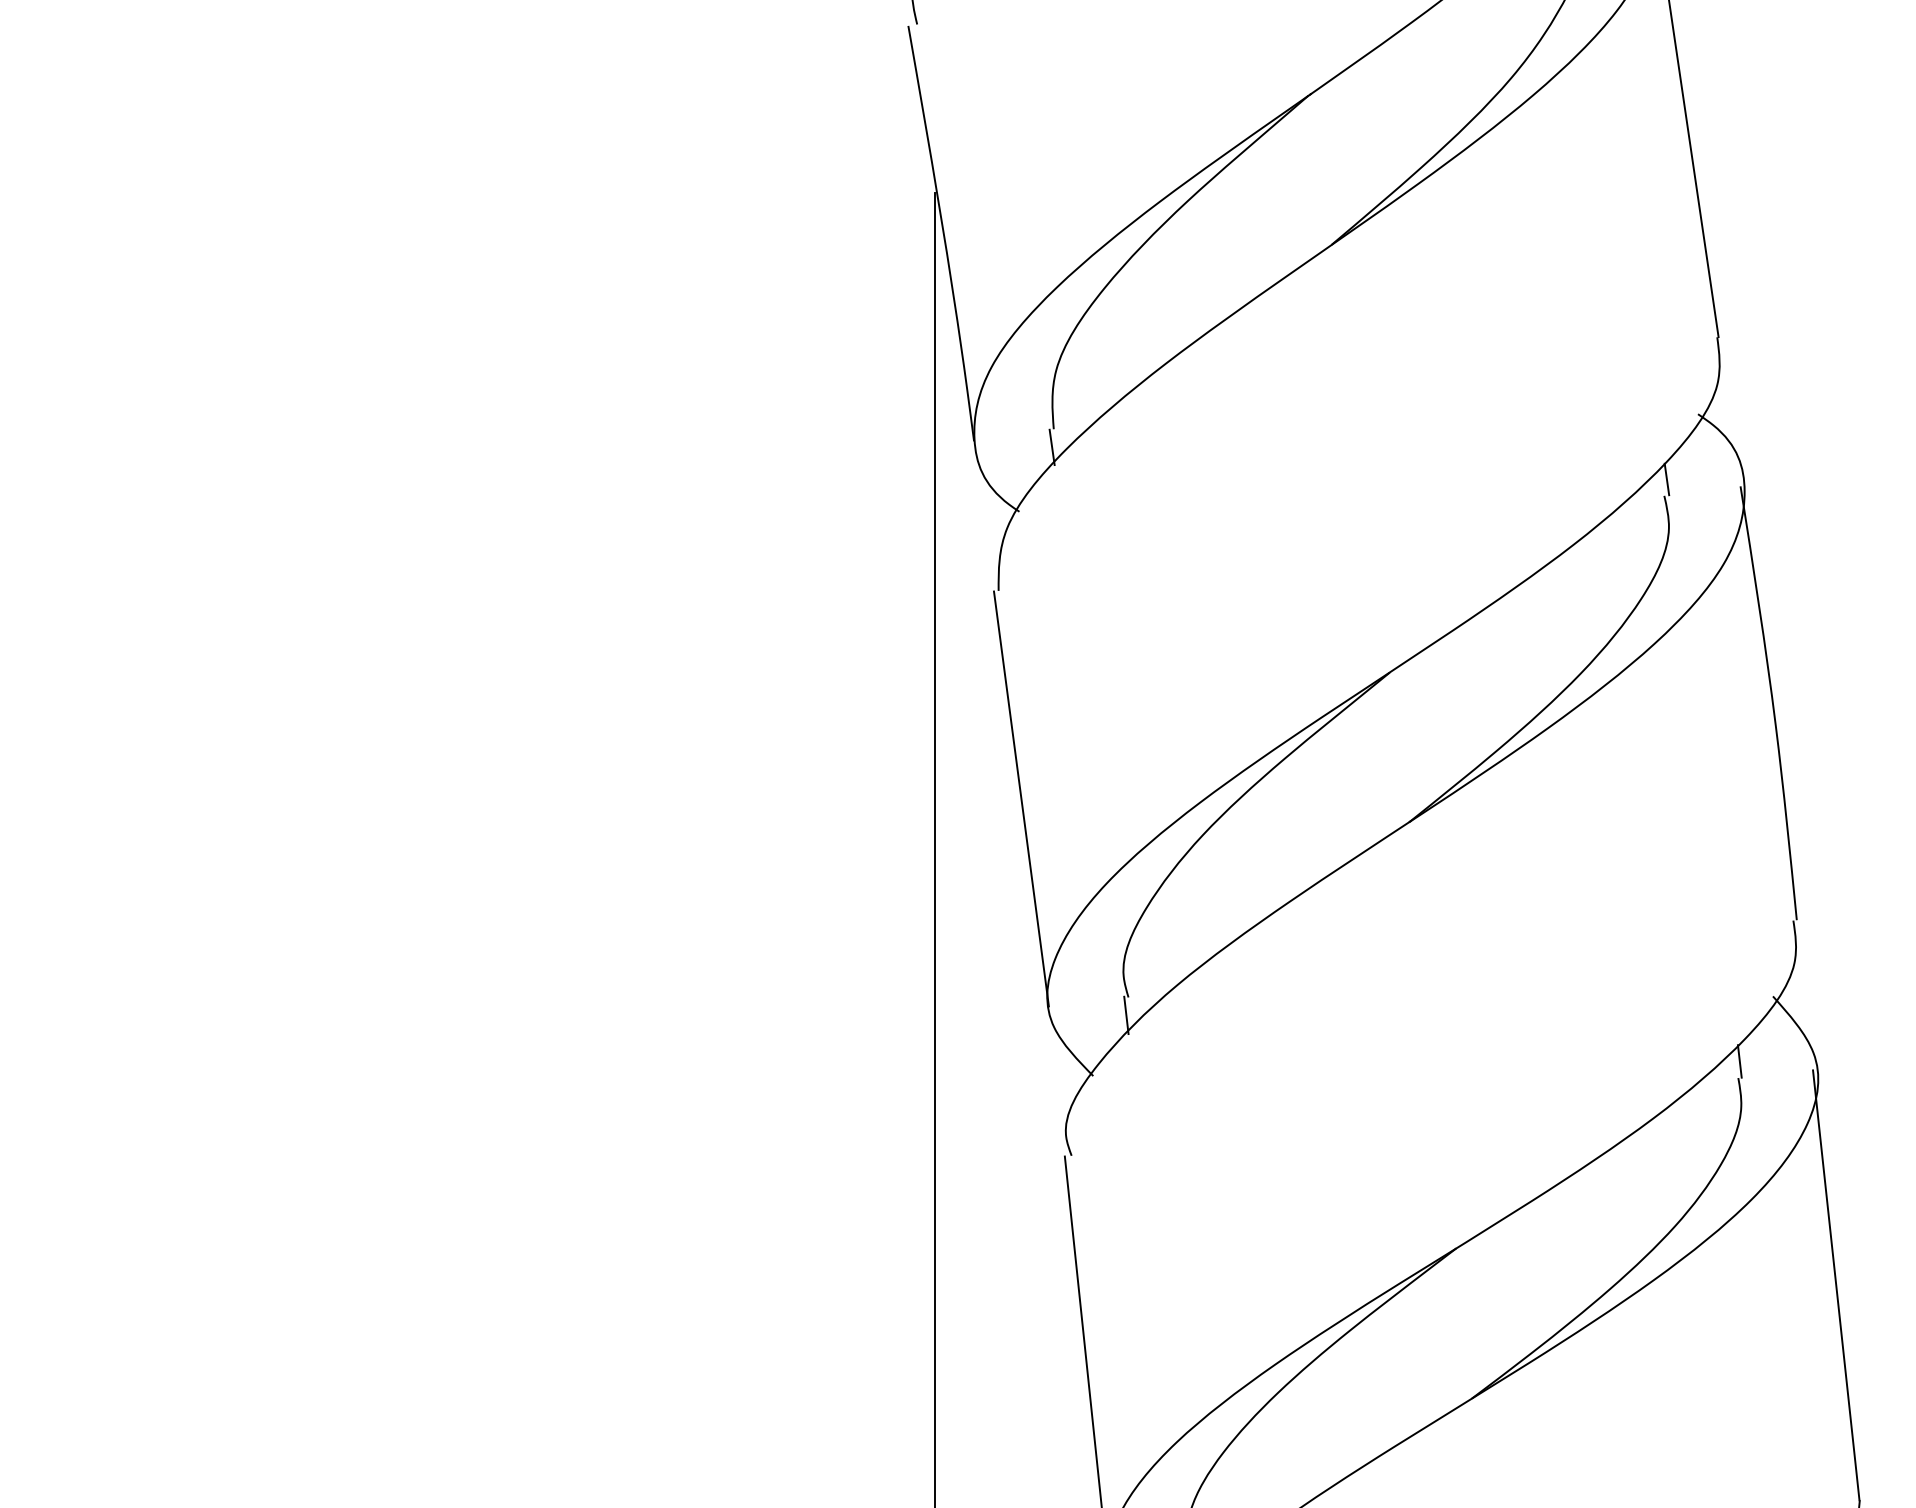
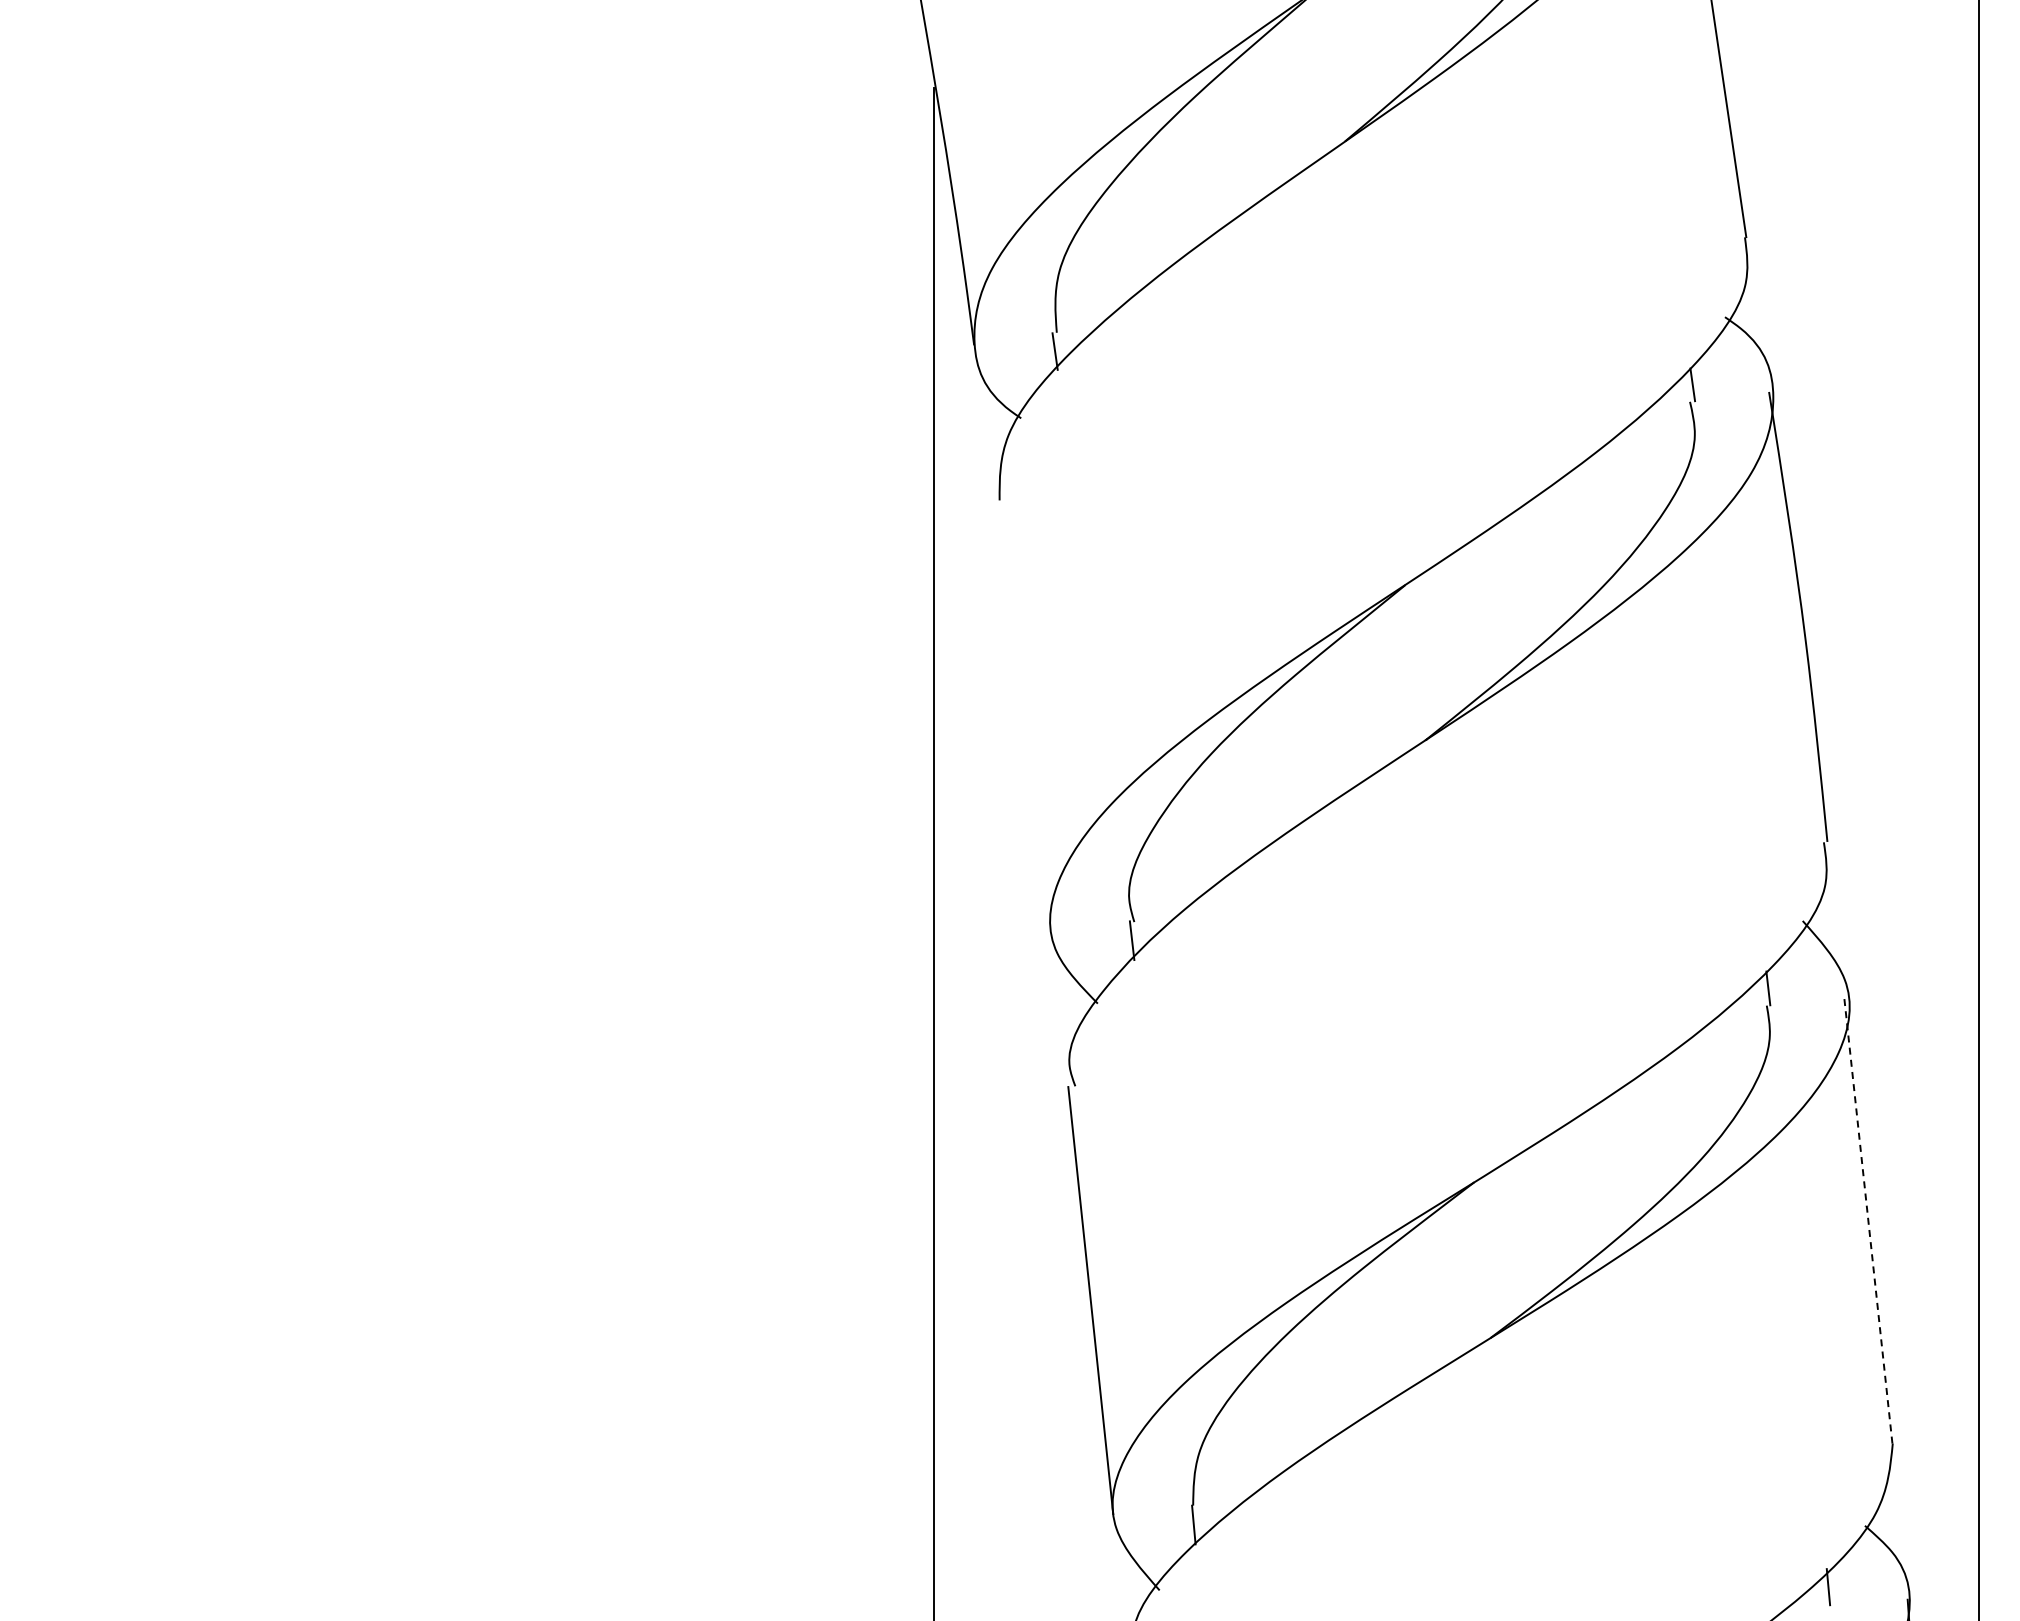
line: (1020, 799) -> (1022, 716), removed
line: (1836, 1285) -> (1868, 1220), solid -> dashed

